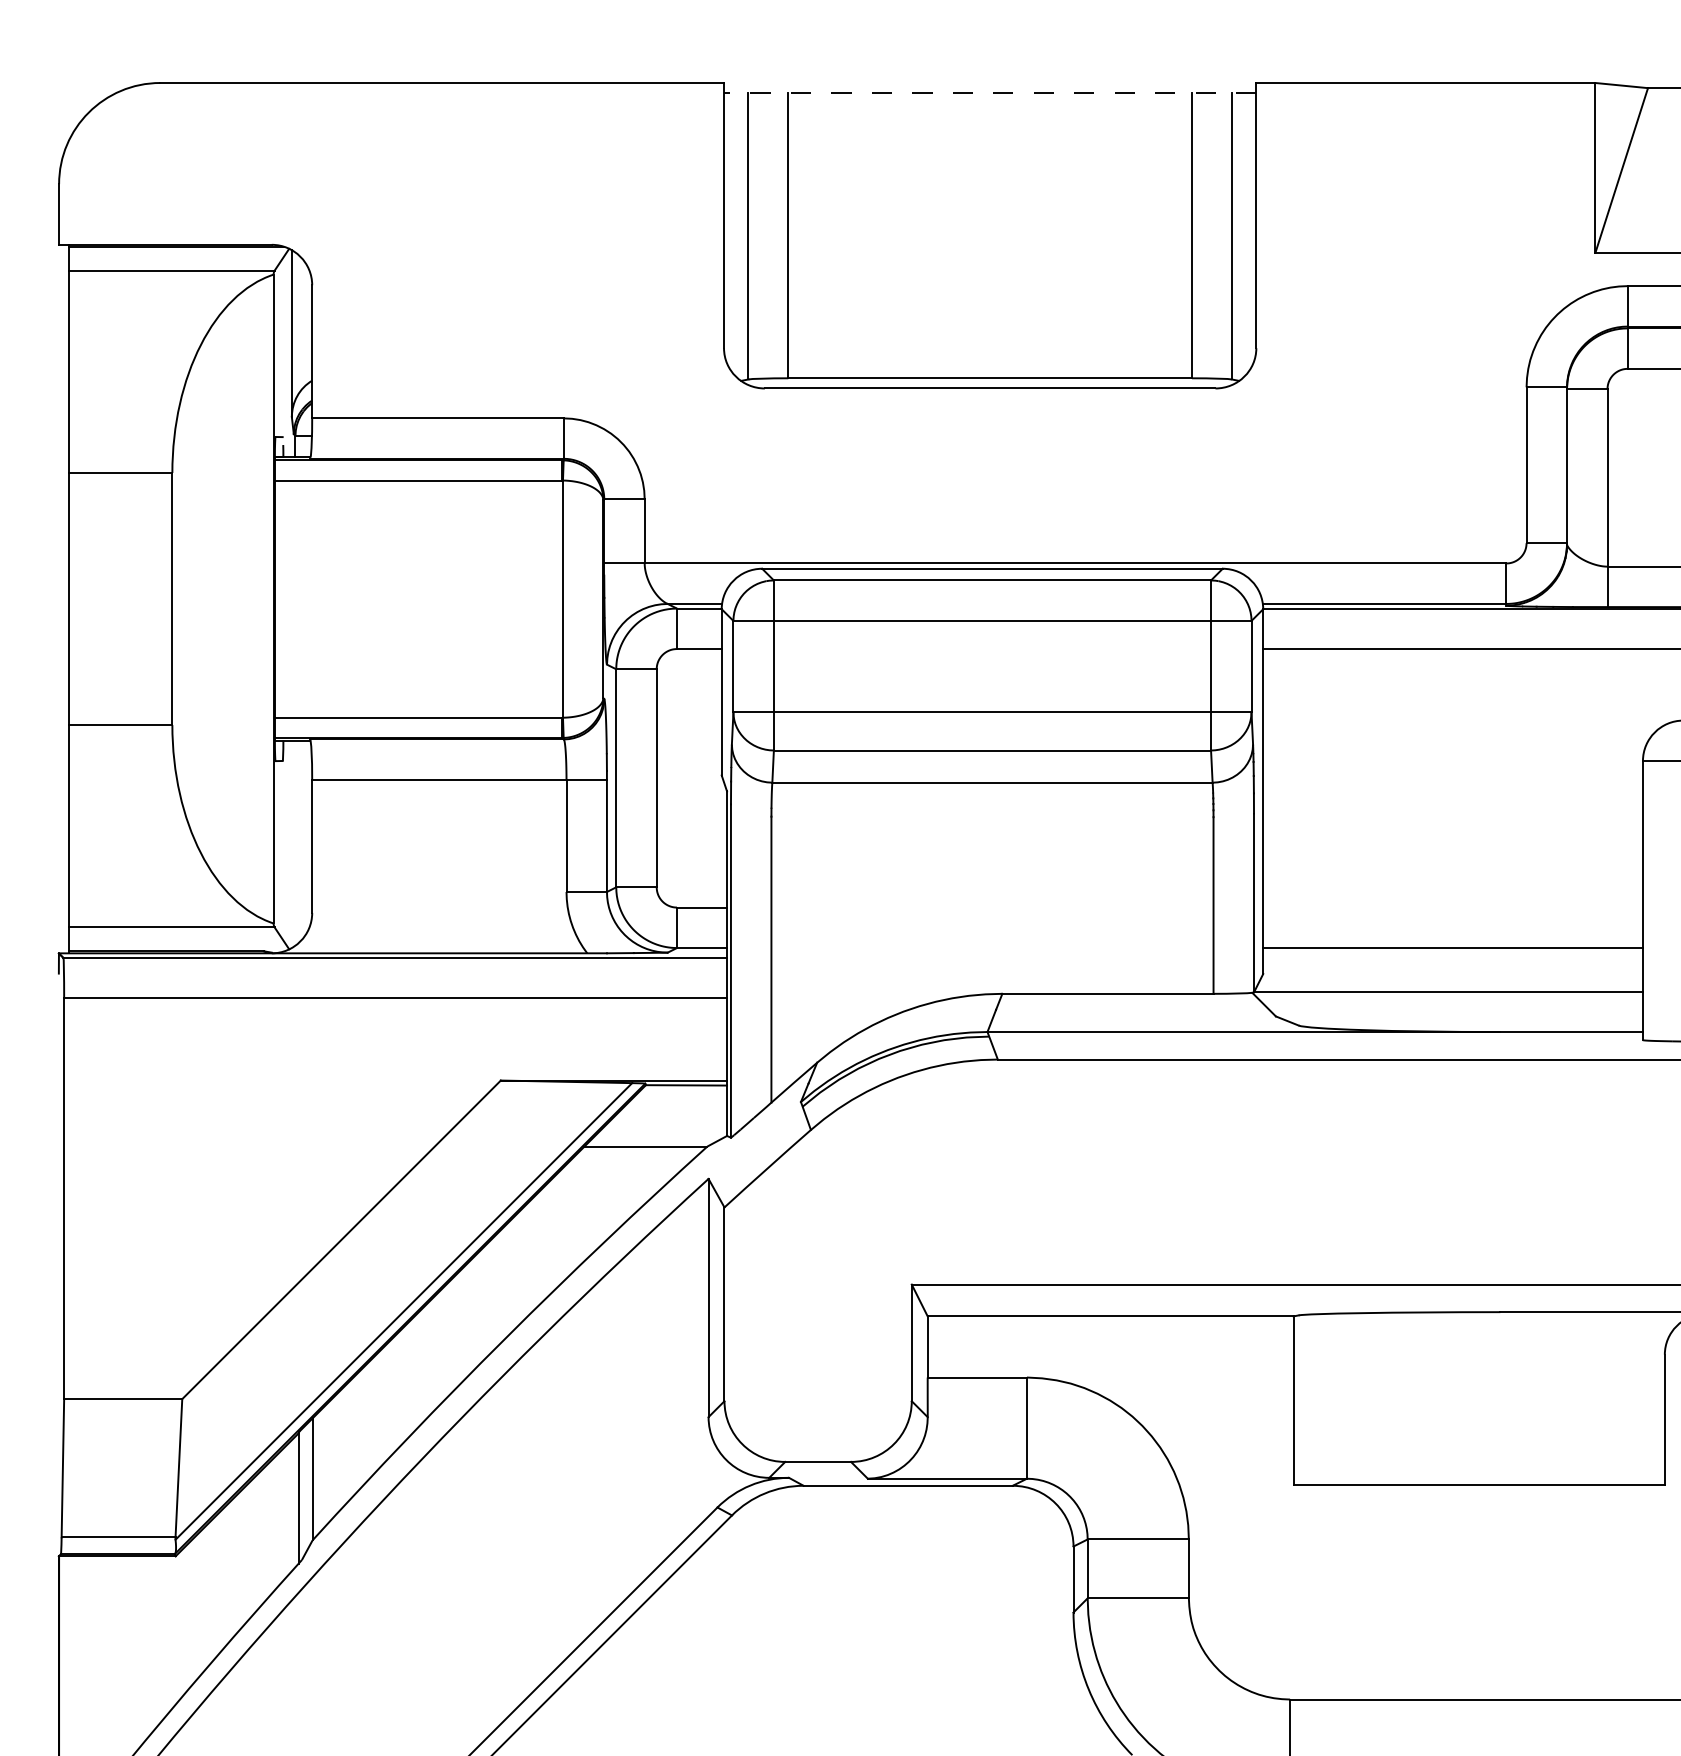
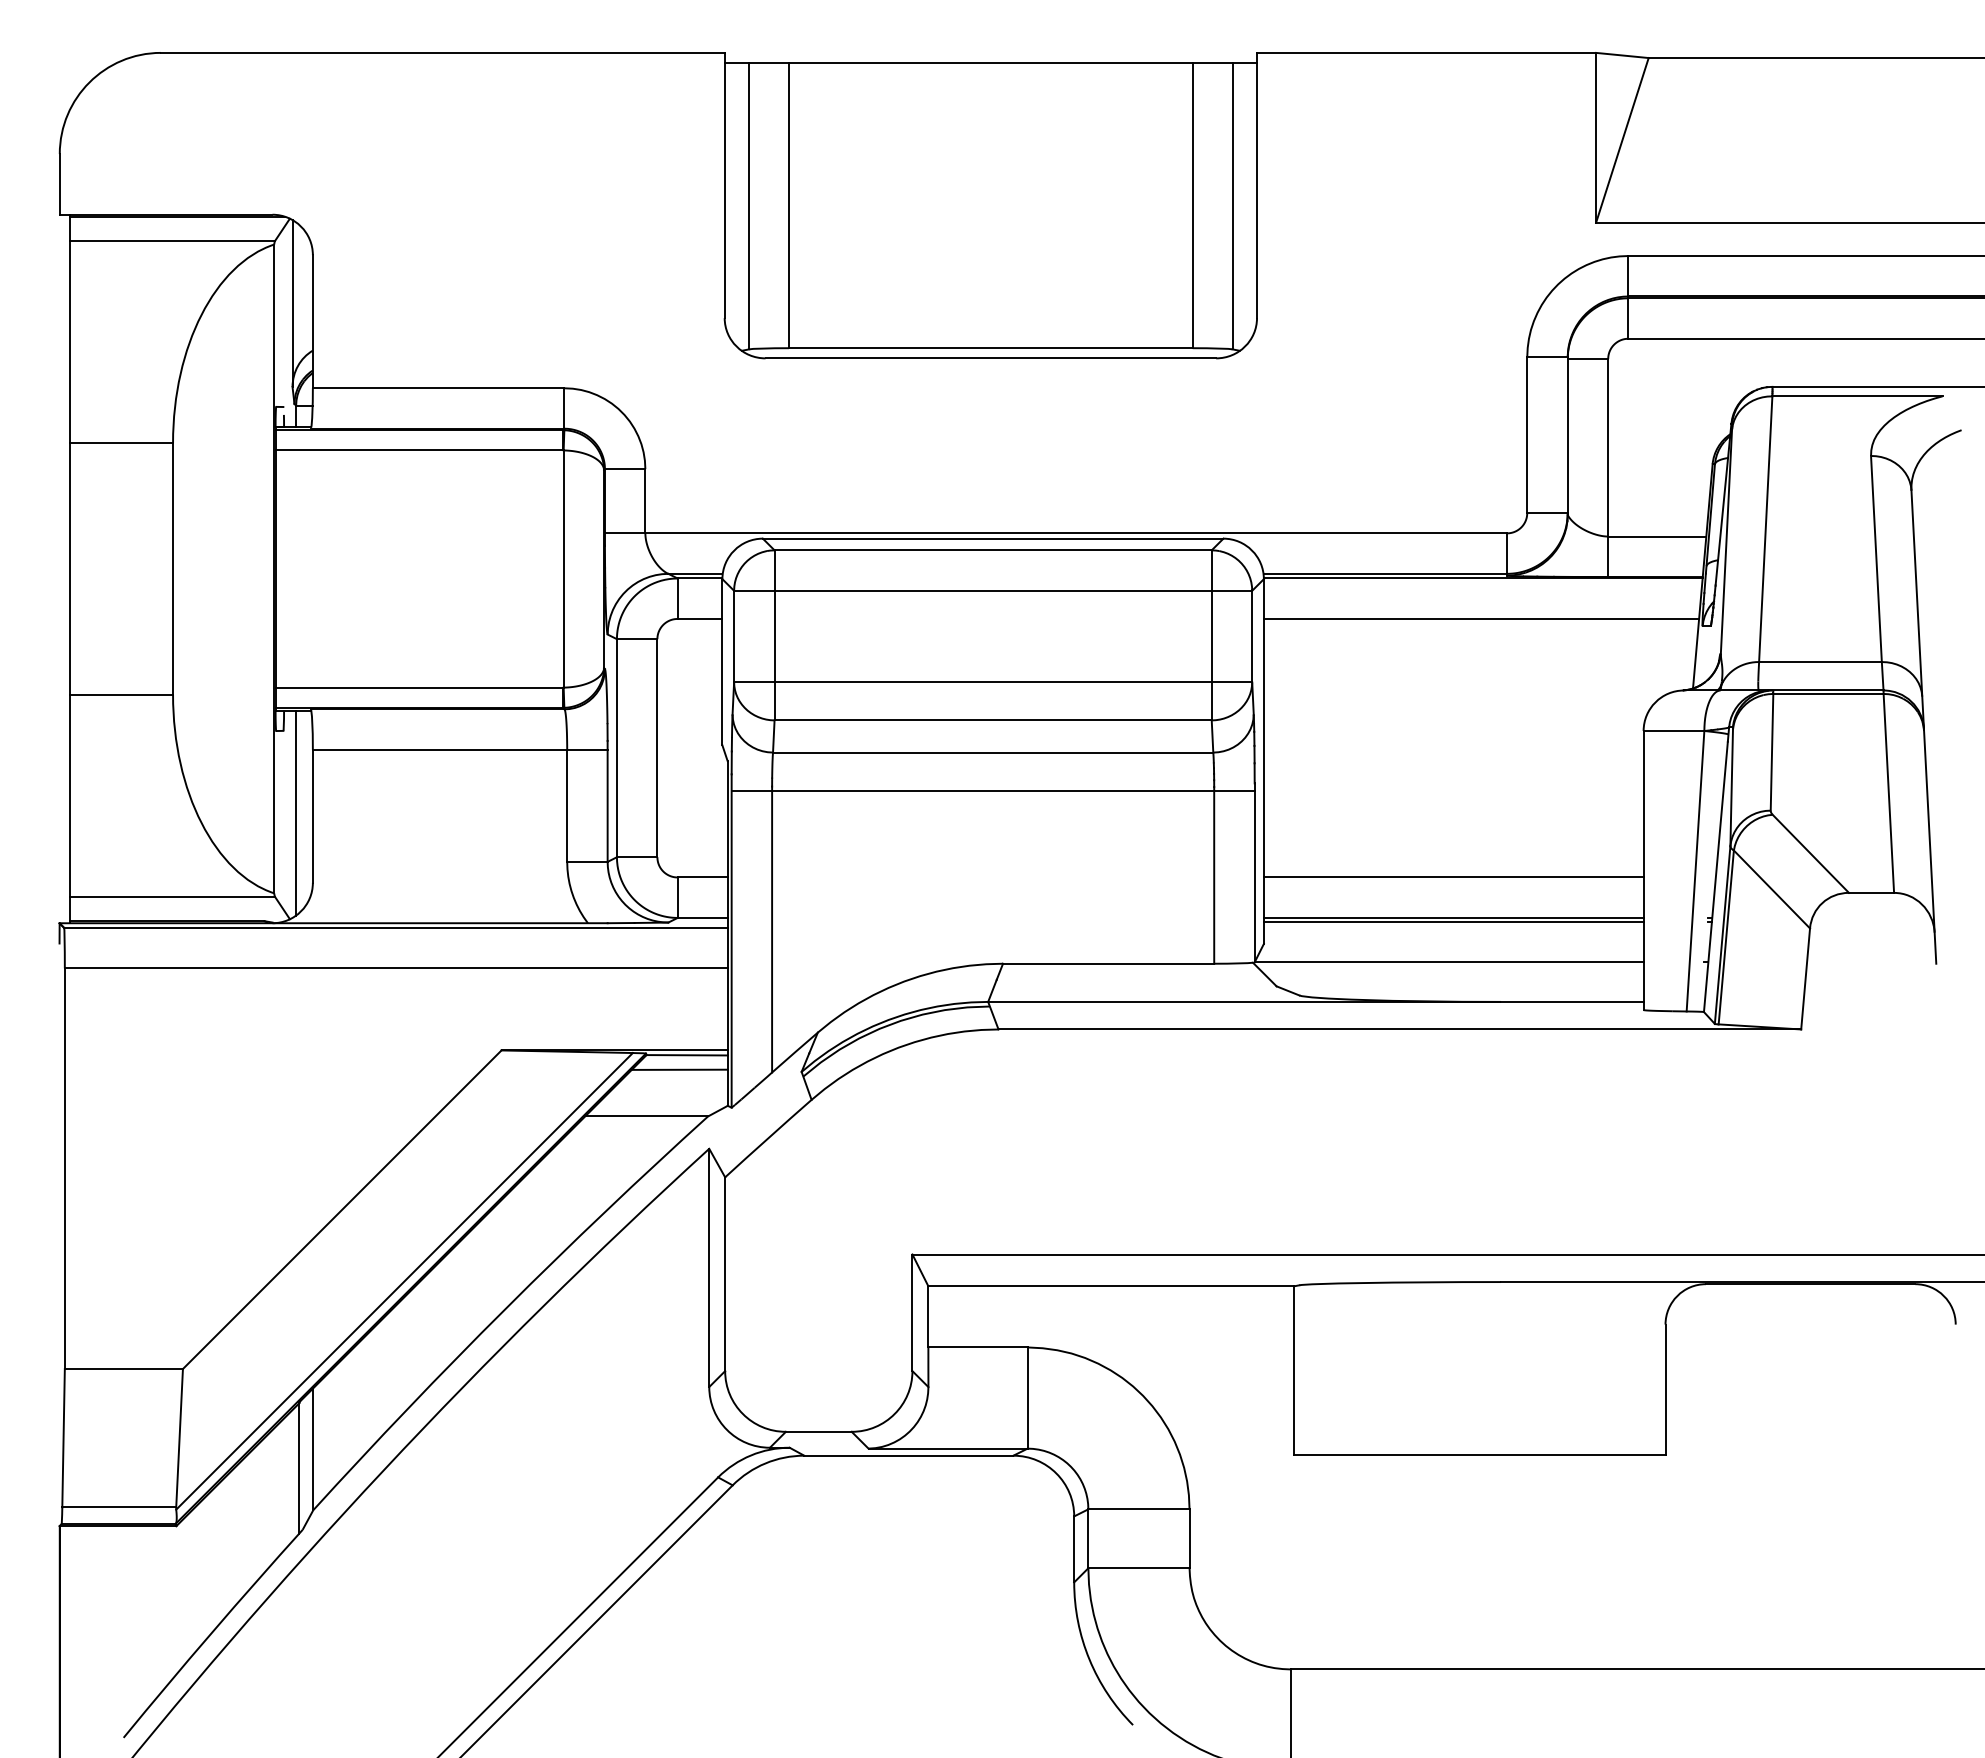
line: (989, 92) -> (990, 62), dashed -> solid
line: (991, 820) -> (992, 790), added
line: (295, 842) -> (296, 812), added
line: (1452, 907) -> (1453, 877), added
line: (1452, 951) -> (1453, 921), added
line: (678, 1099) -> (679, 1069), added

